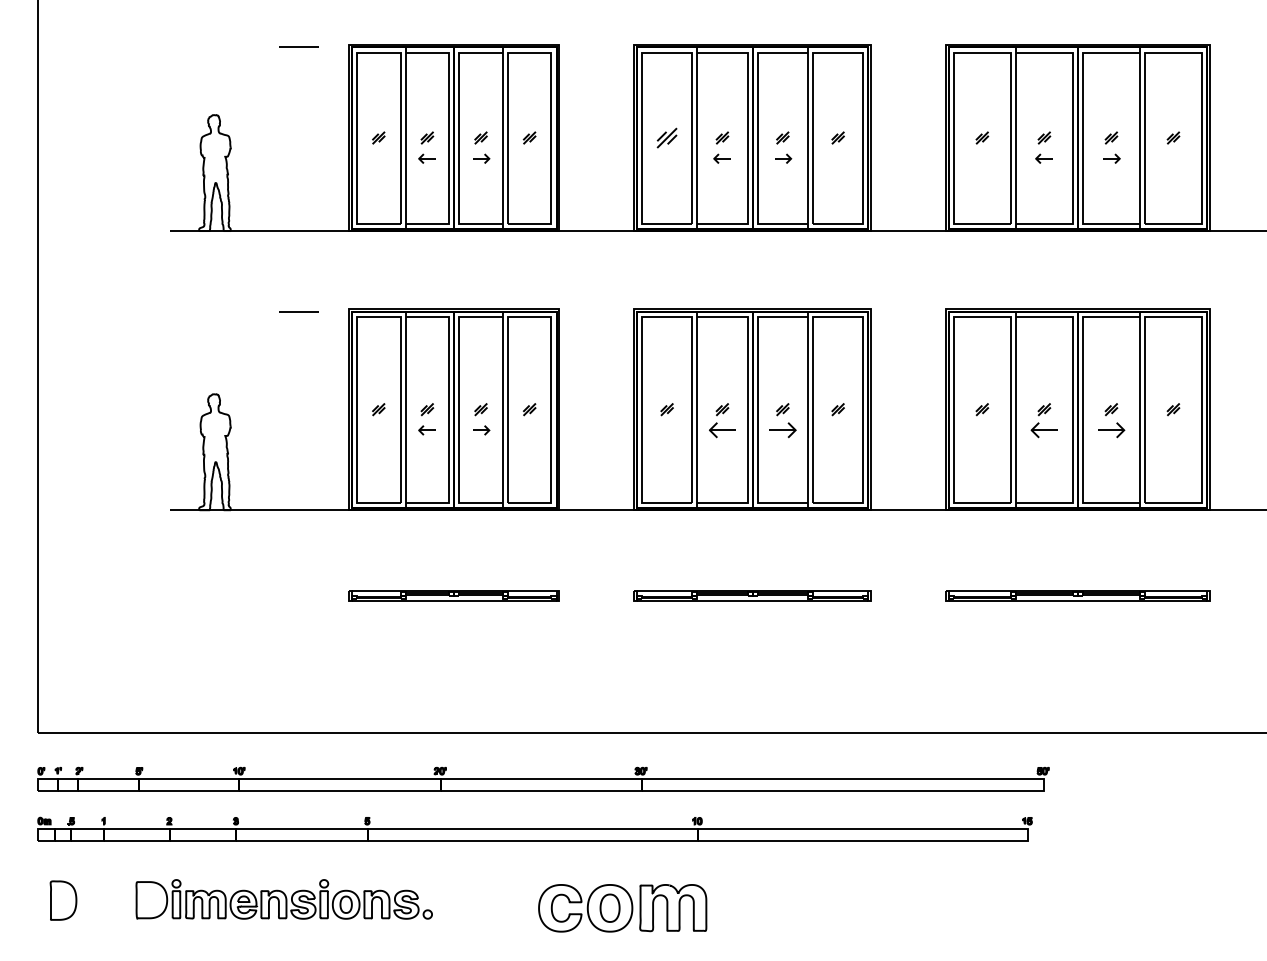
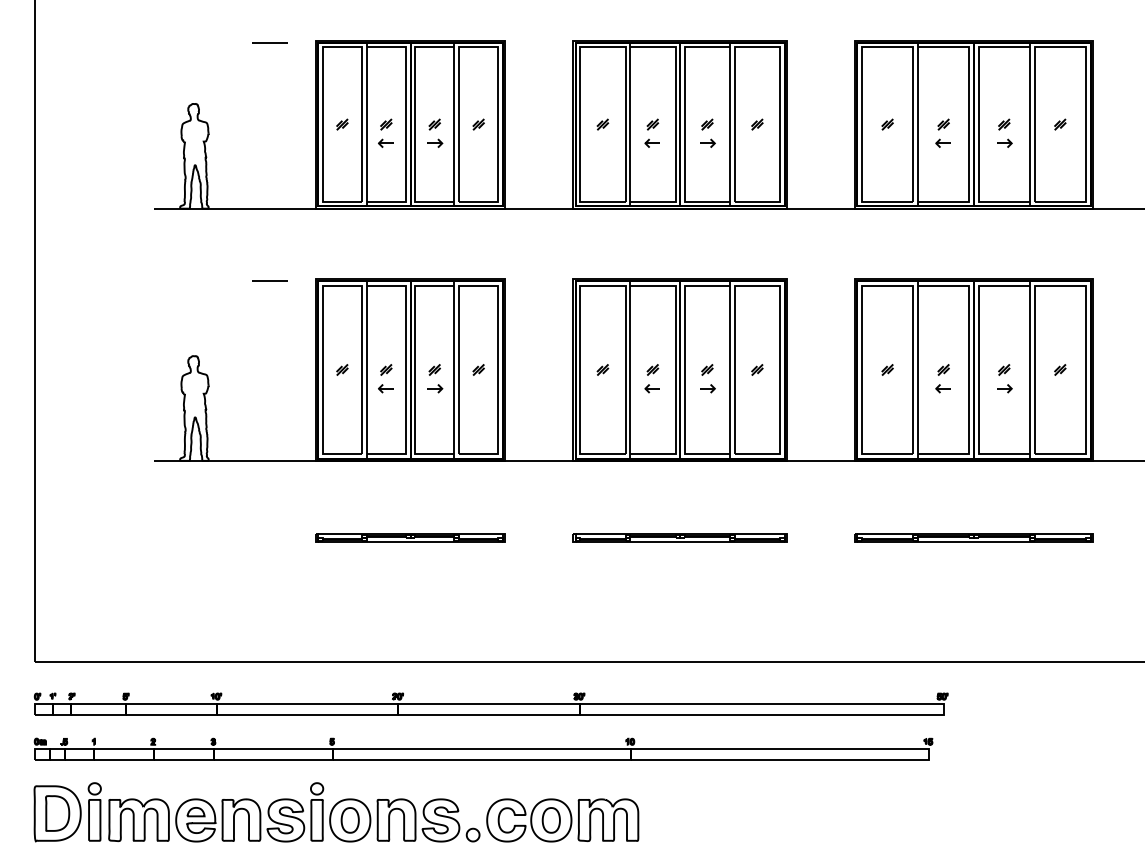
part: (666, 137) -> (602, 124), size x0.62
part: (720, 430) -> (651, 388), size x0.62
part: (782, 430) -> (707, 388), size x0.62
part: (1043, 430) -> (942, 388), size x0.62
part: (1111, 430) -> (1004, 388), size x0.62
part: (283, 899) -> (256, 812), size x1.67

